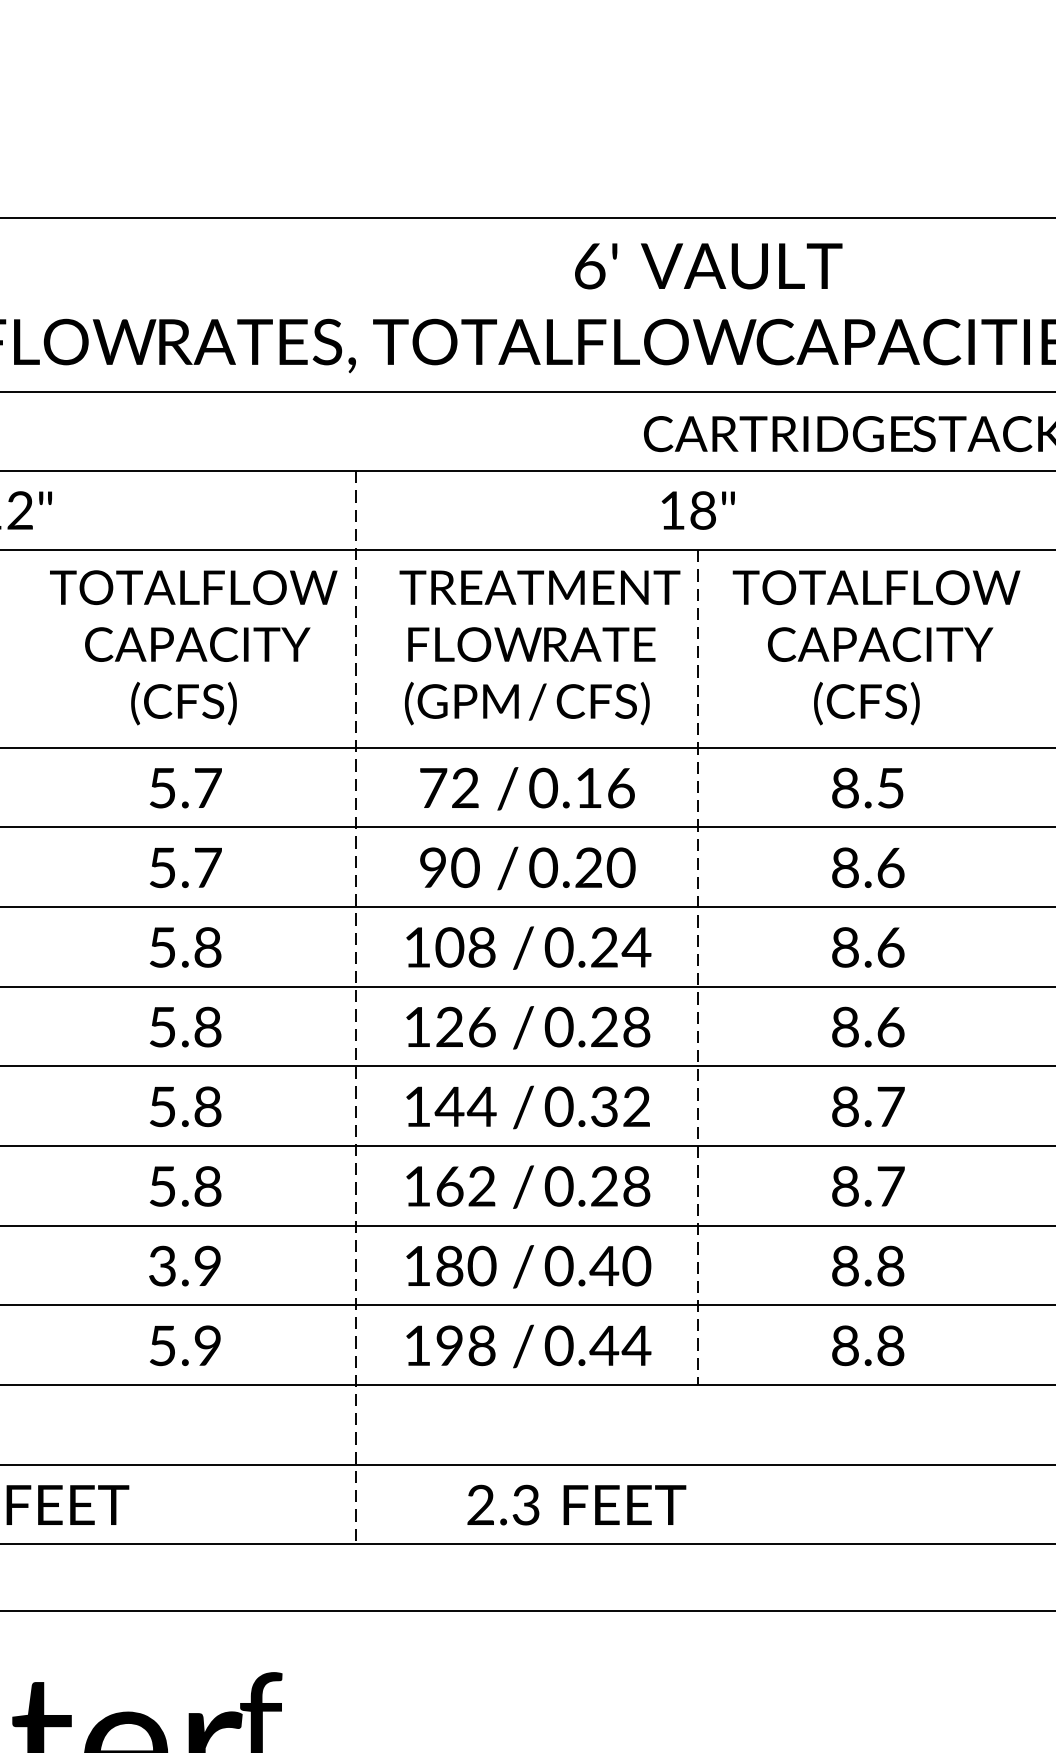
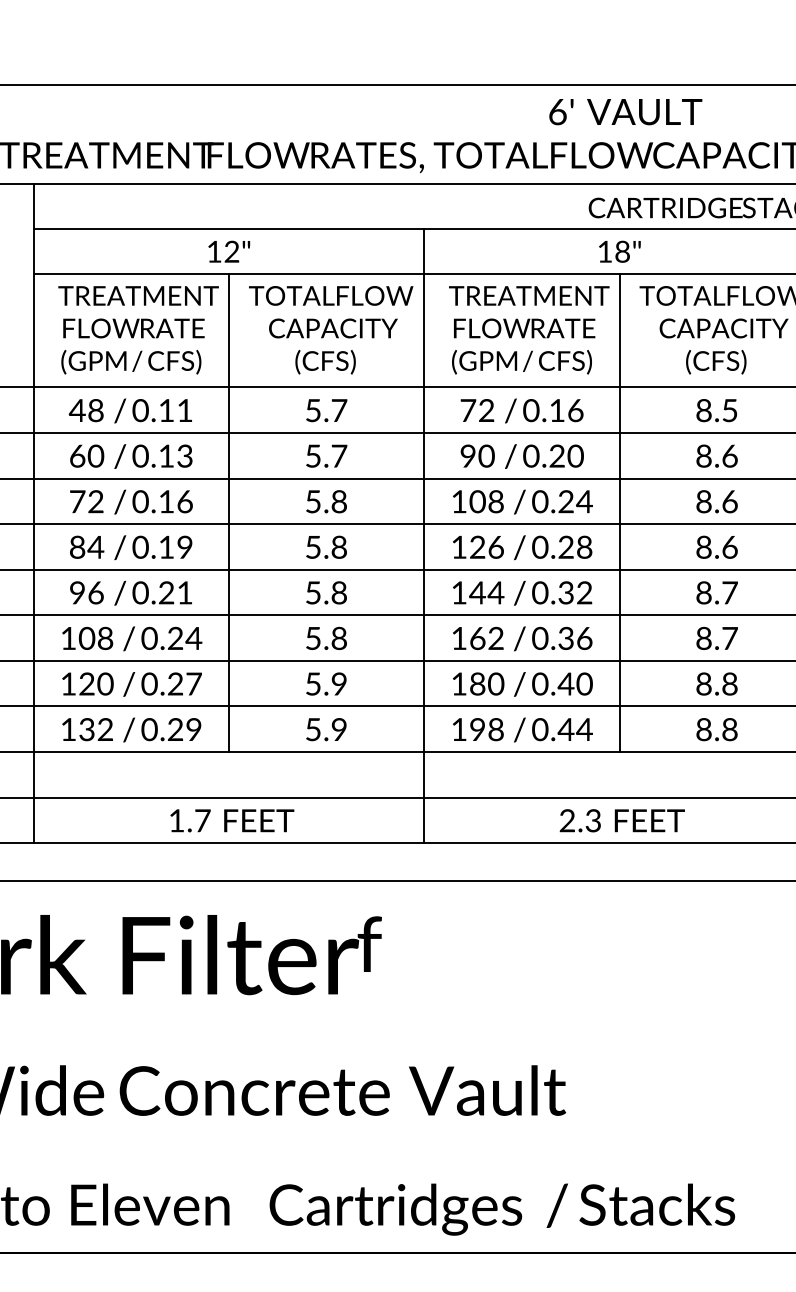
line: (14, 968) -> (228, 513), added
line: (697, 968) -> (619, 513), dashed -> solid
line: (356, 1008) -> (424, 536), dashed -> solid
text: (620, 1184) -> (575, 637), 0.28 -> 0.36
text: (161, 1265) -> (312, 683), 3.9 -> 5.9
text: (575, 1504) -> (621, 820), moved

